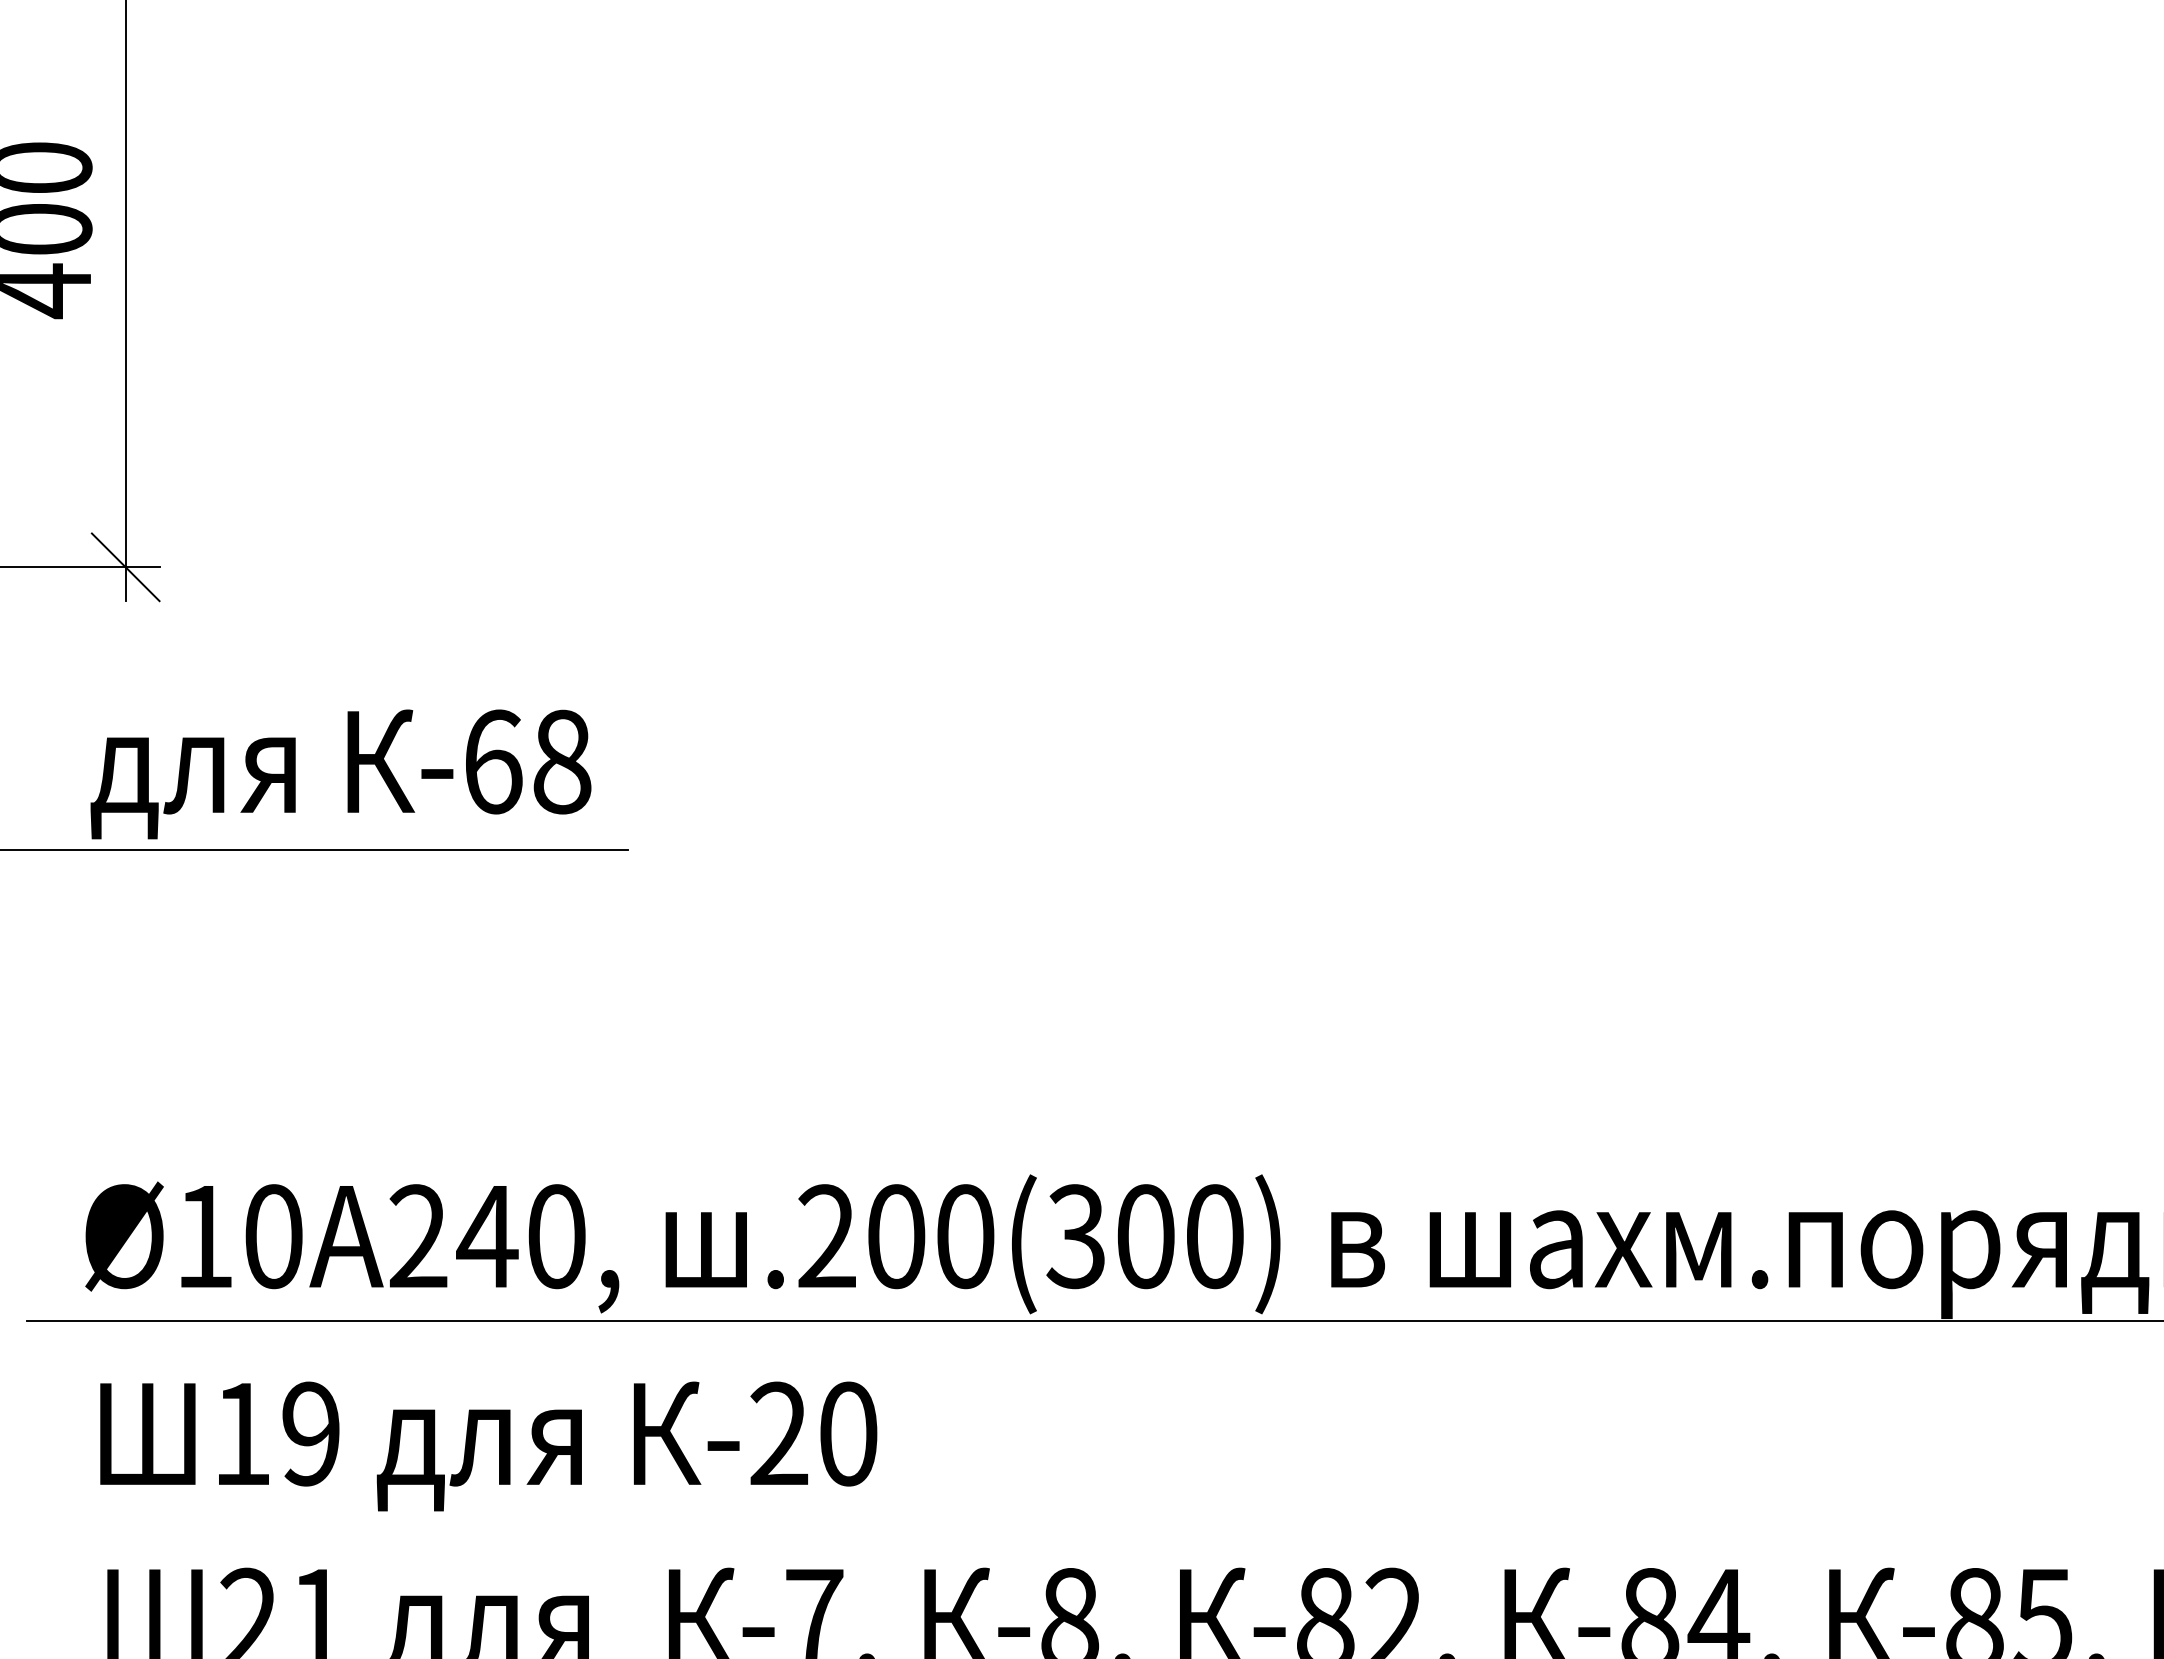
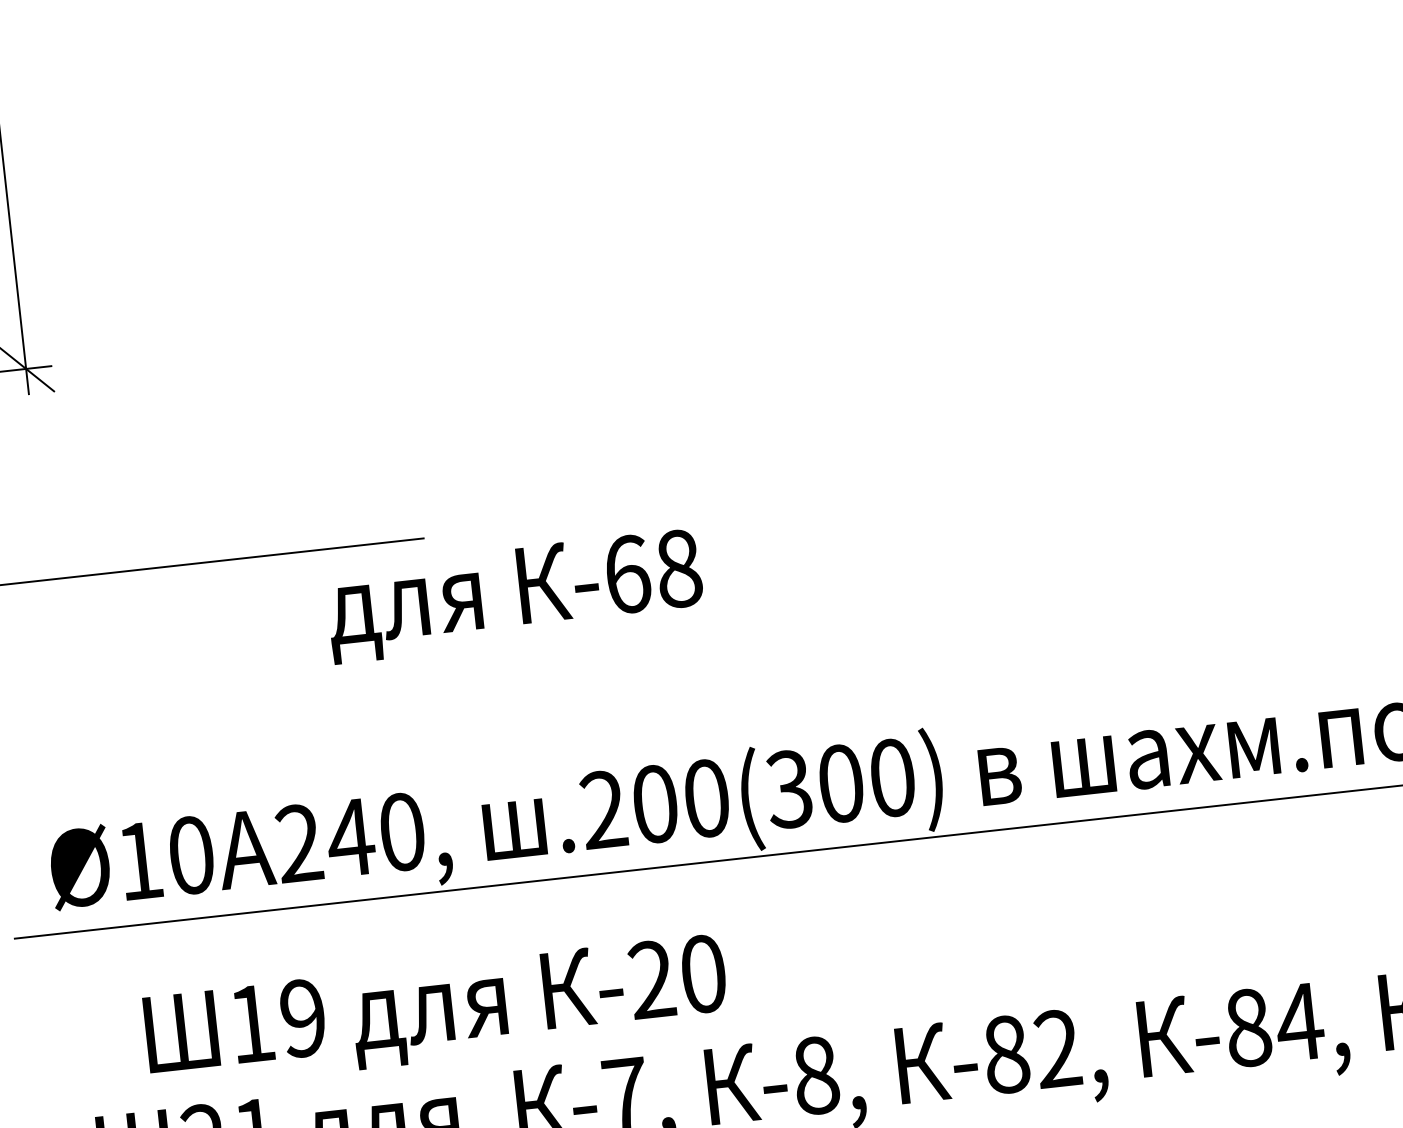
text: (340, 774) -> (514, 596), moved
text: (488, 1446) -> (436, 1012), moved

